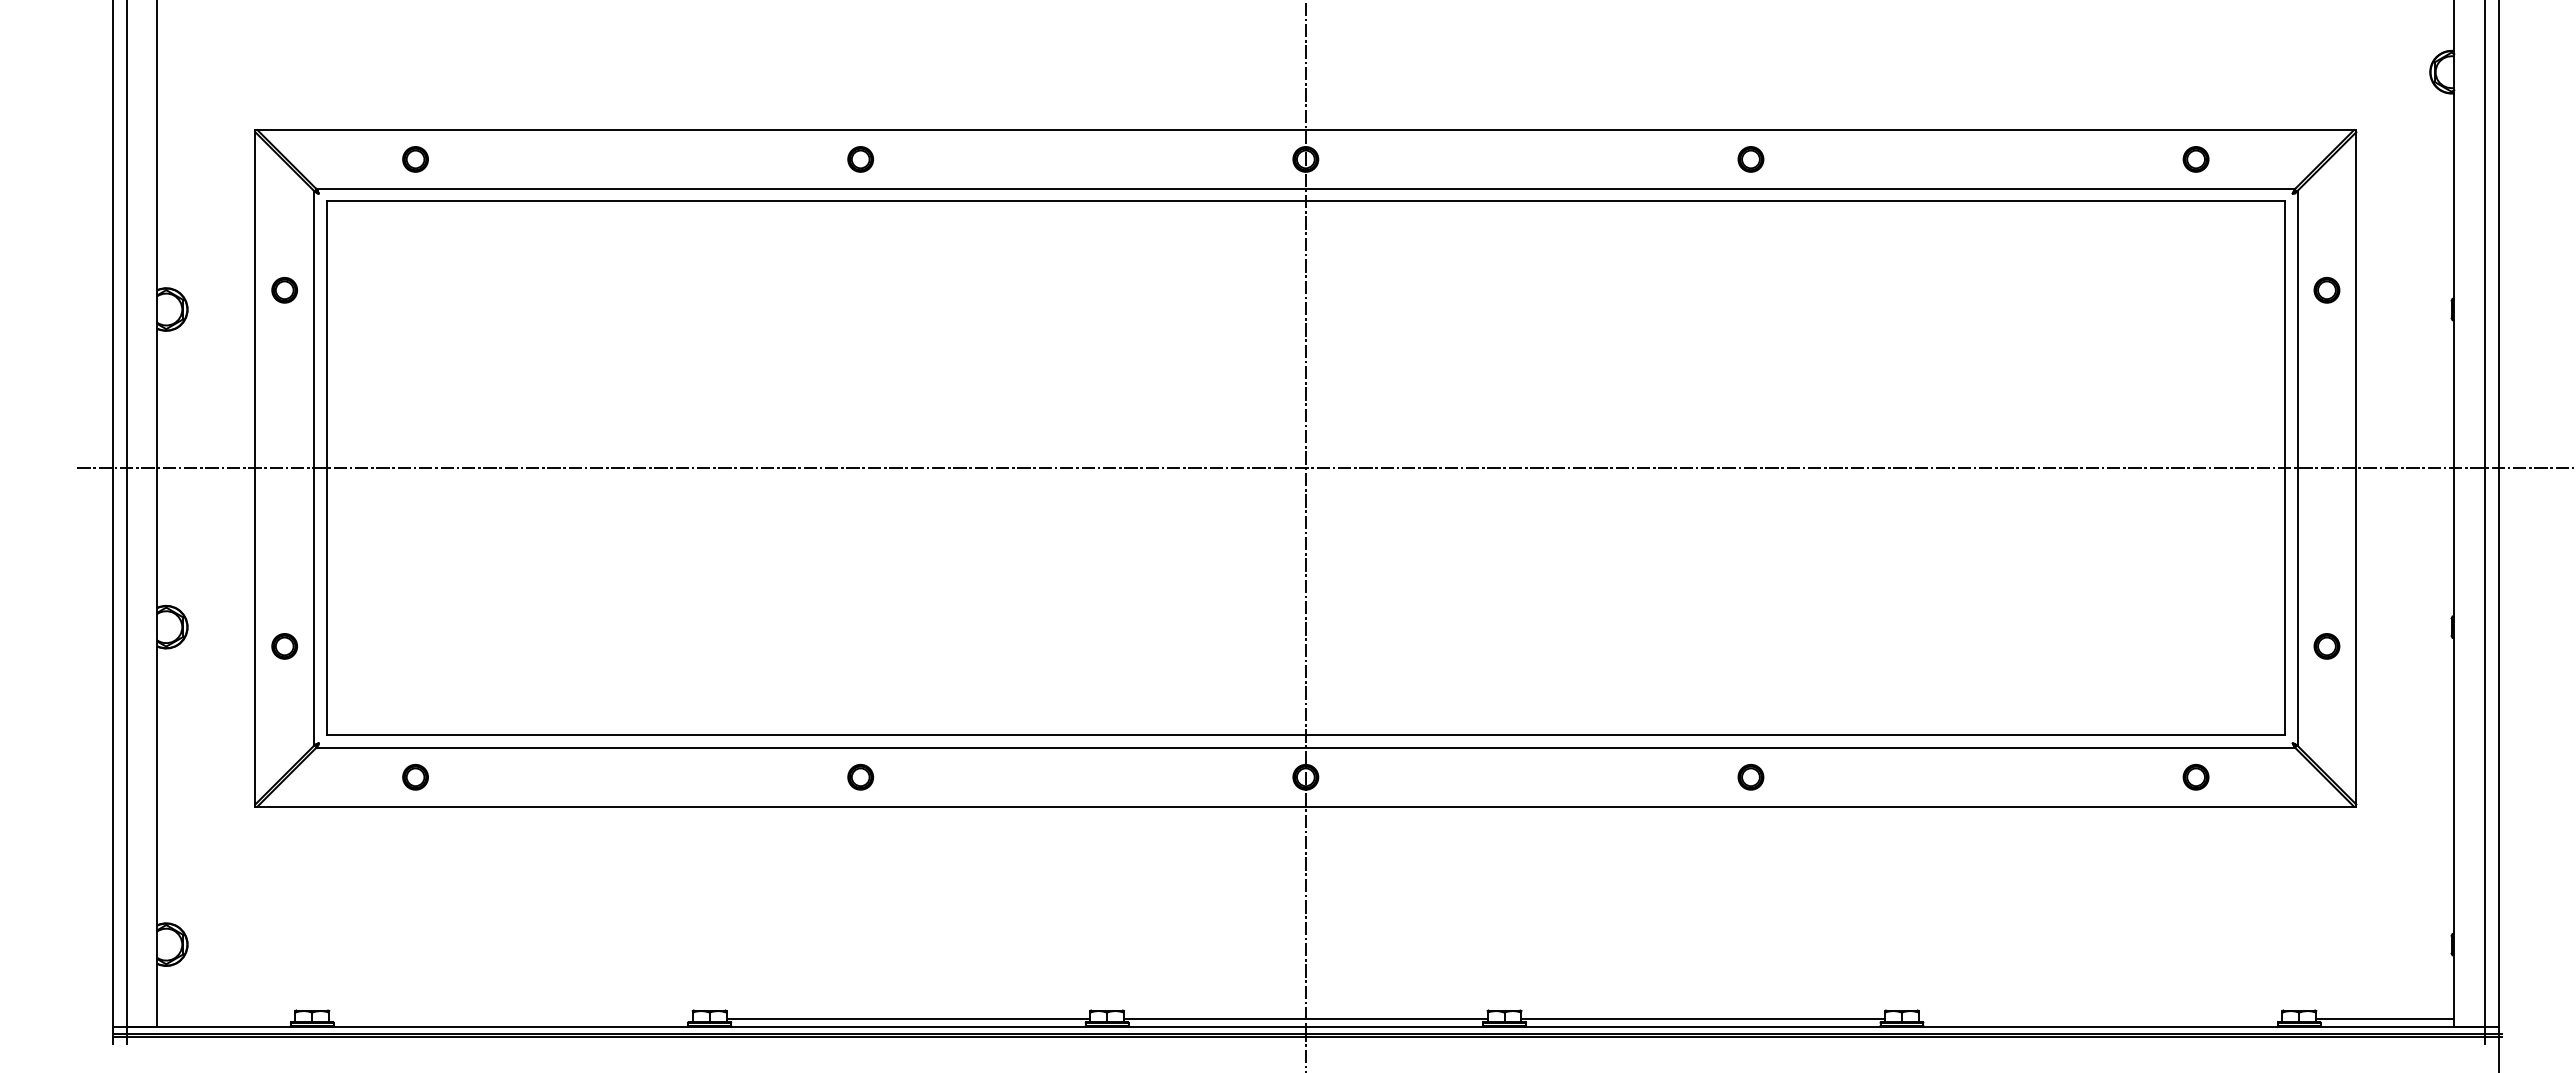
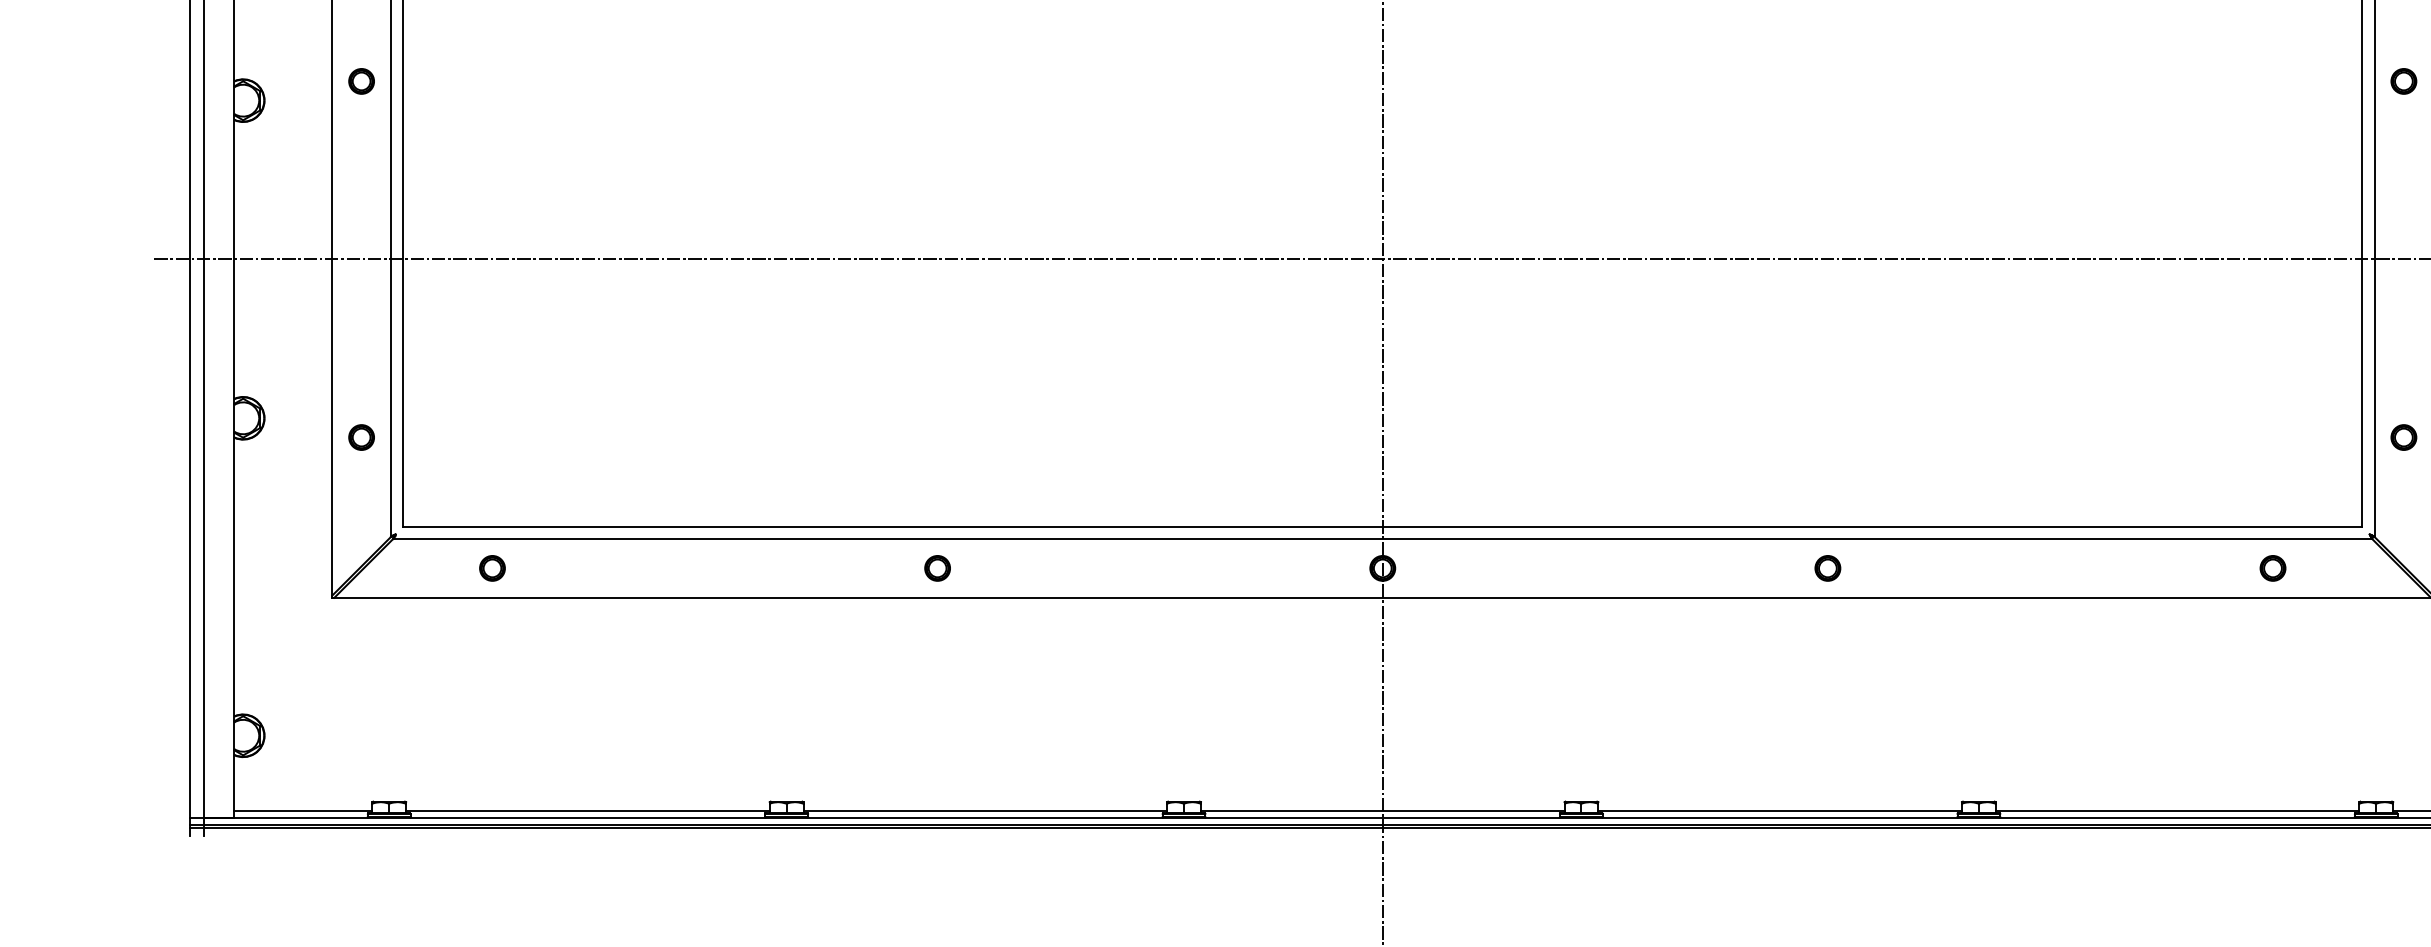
line: (226, 1019) -> (303, 810), added
line: (510, 1019) -> (587, 810), added
line: (2100, 1019) -> (2177, 810), added

